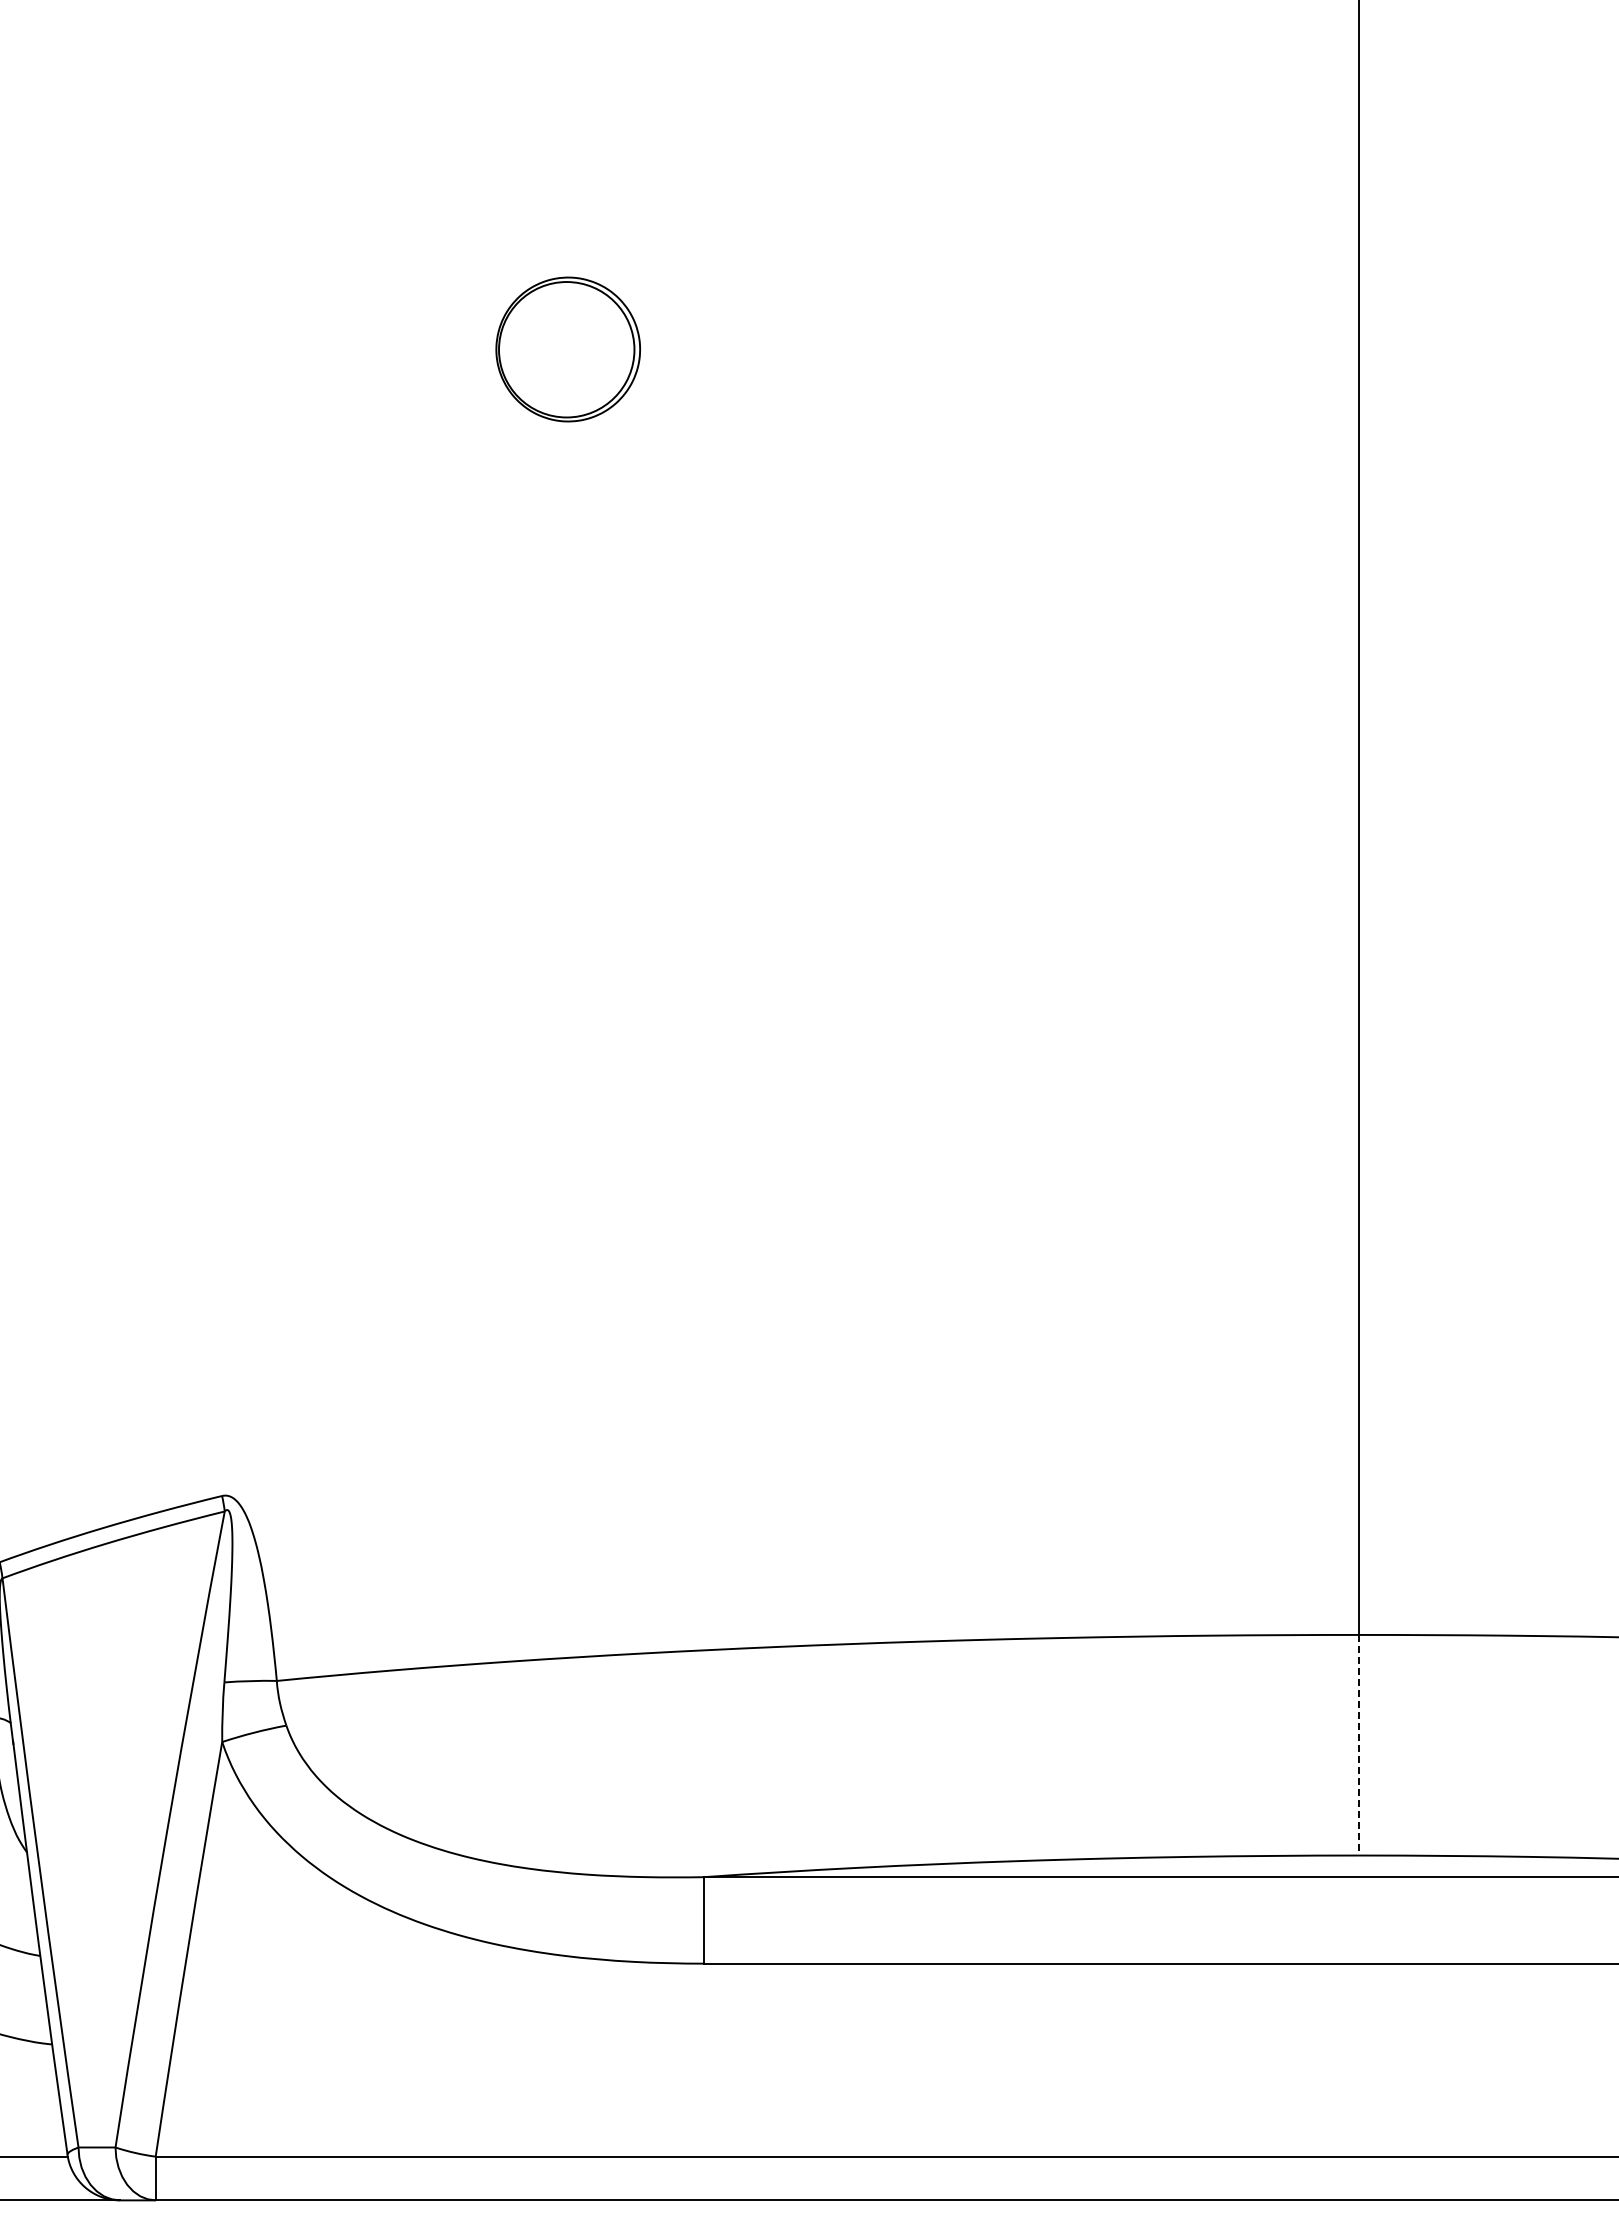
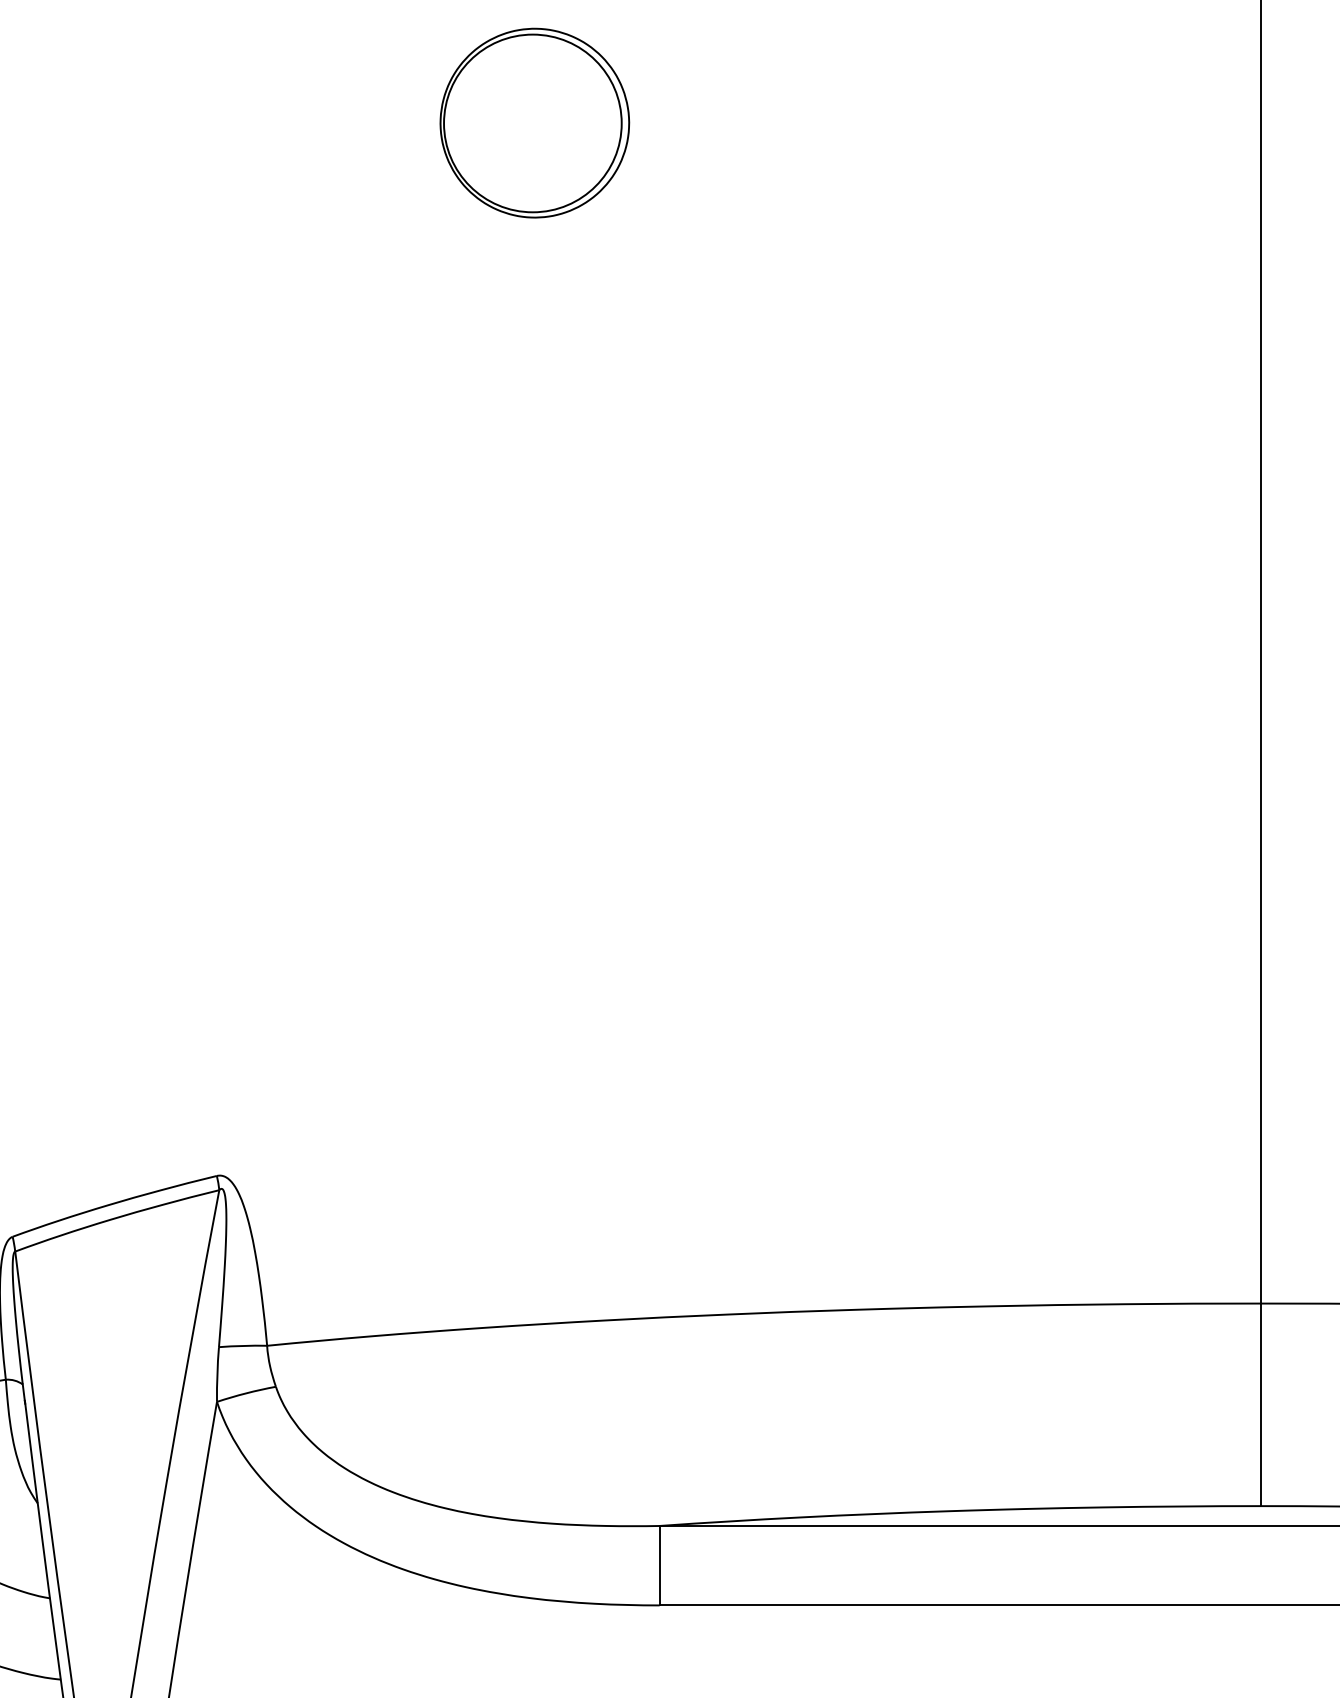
part: (567, 349) -> (534, 123), size x1.43
line: (1359, 1745) -> (1261, 1405), dashed -> solid

